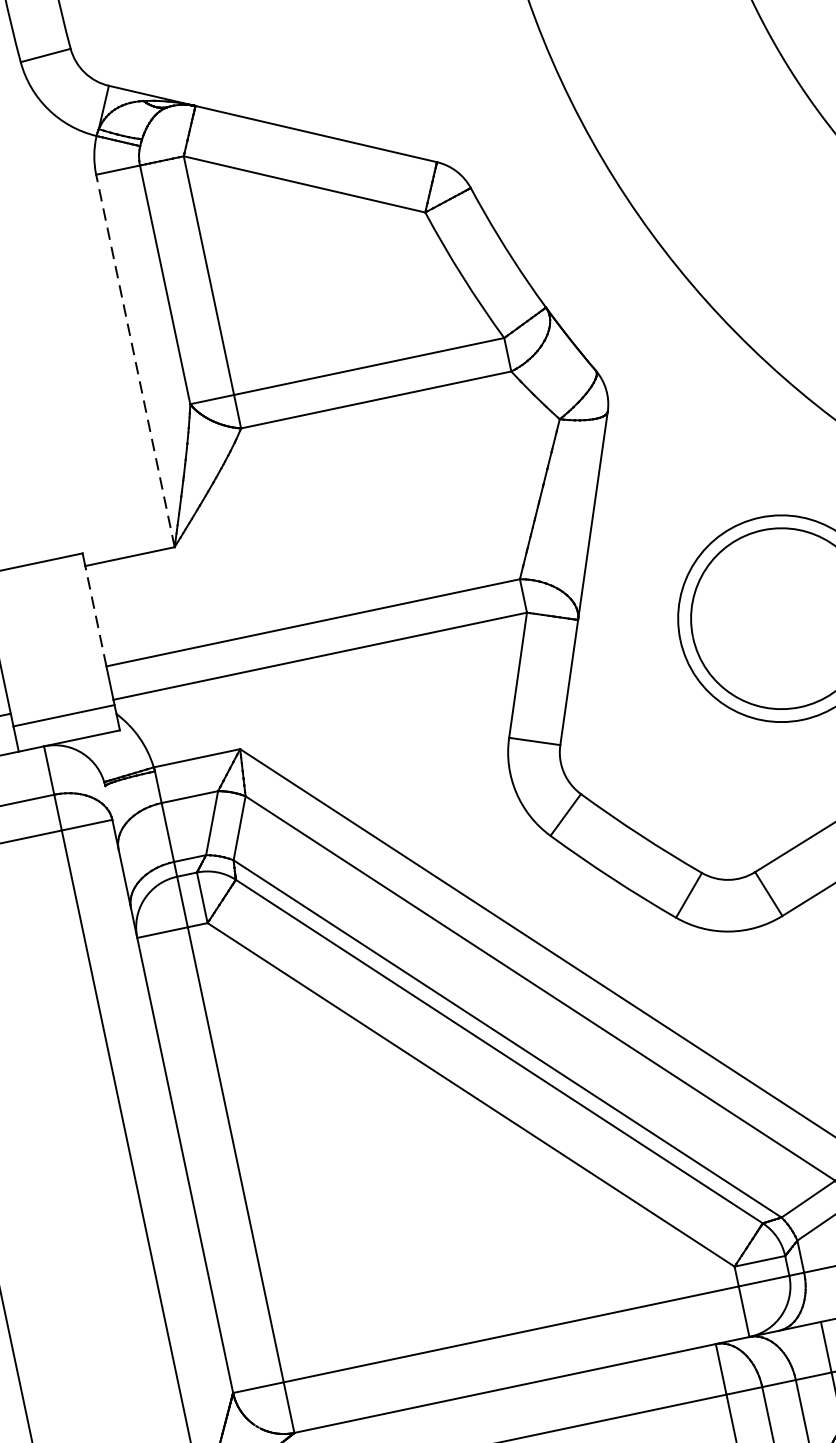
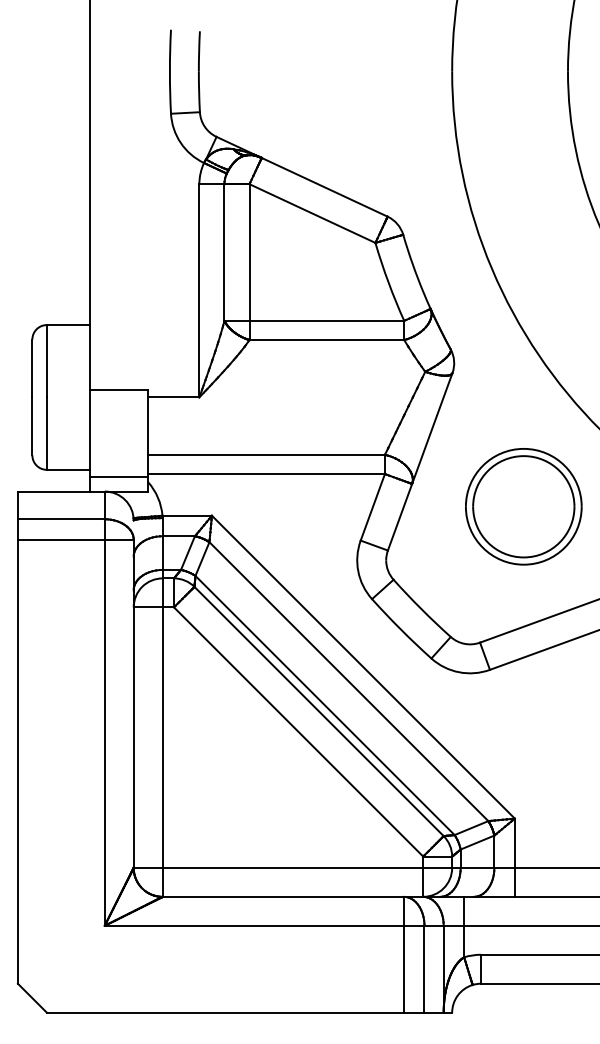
line: (135, 360) -> (199, 290), dashed -> solid
line: (96, 616) -> (148, 426), dashed -> solid

